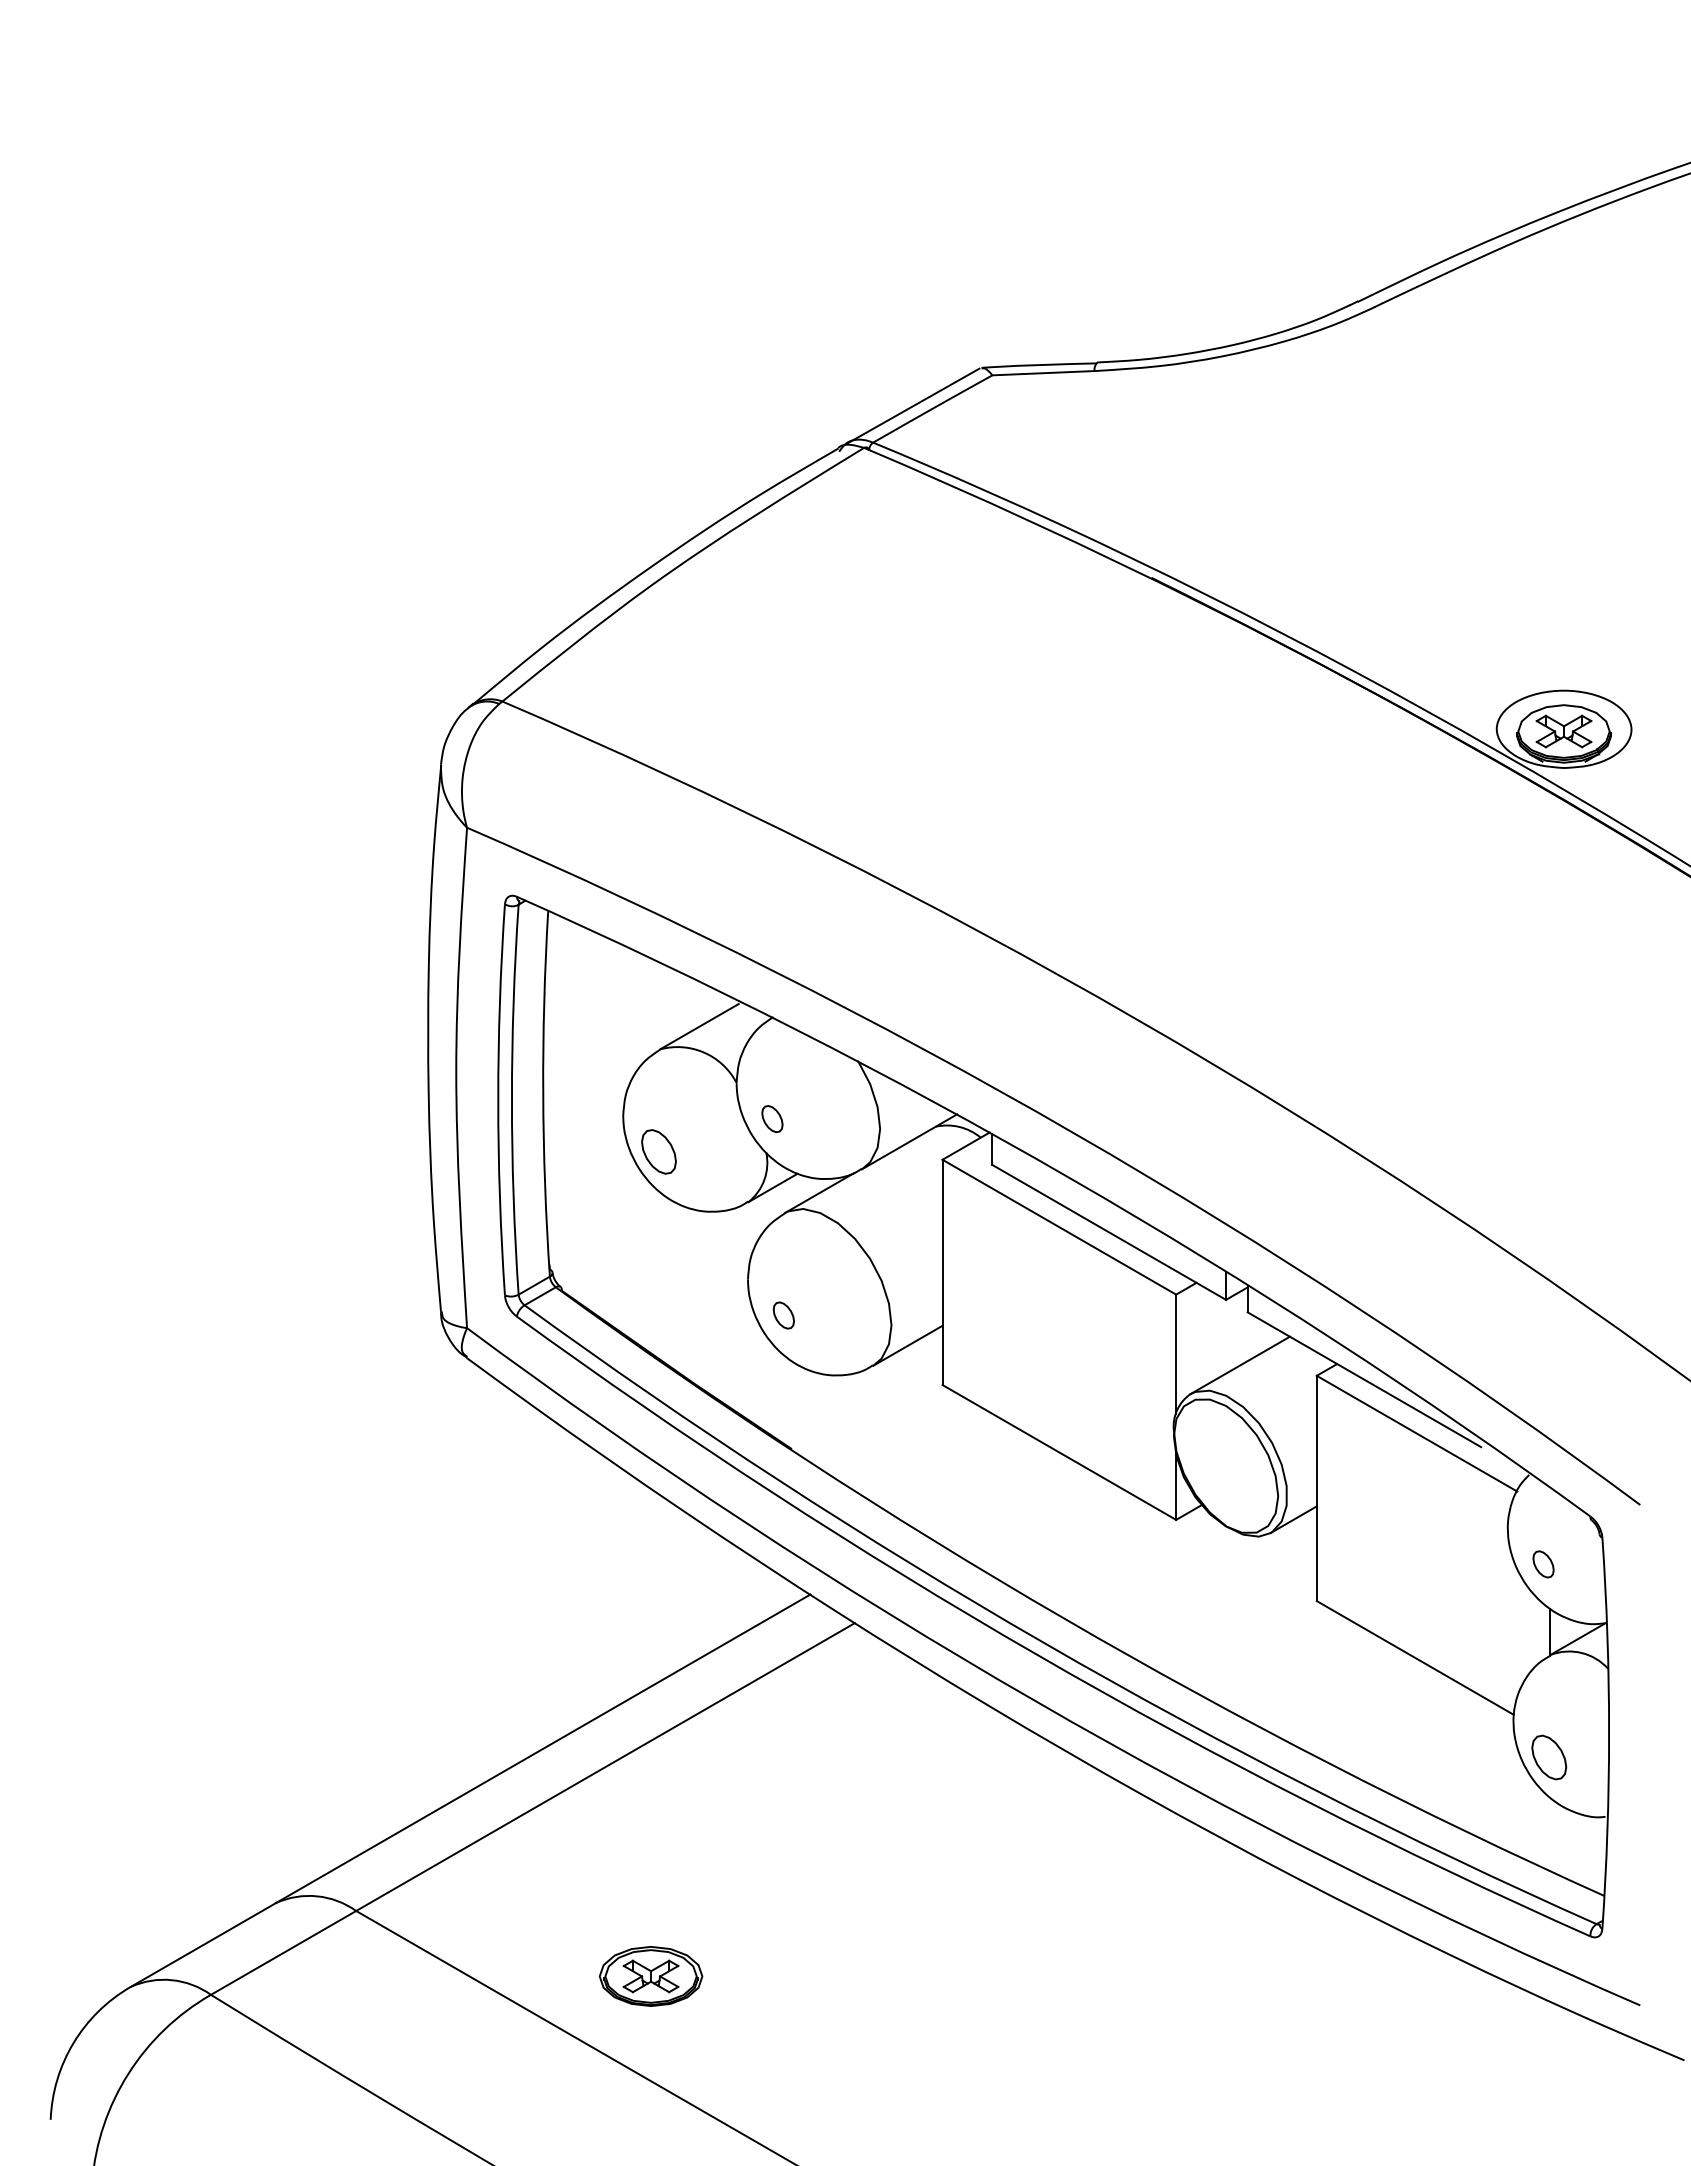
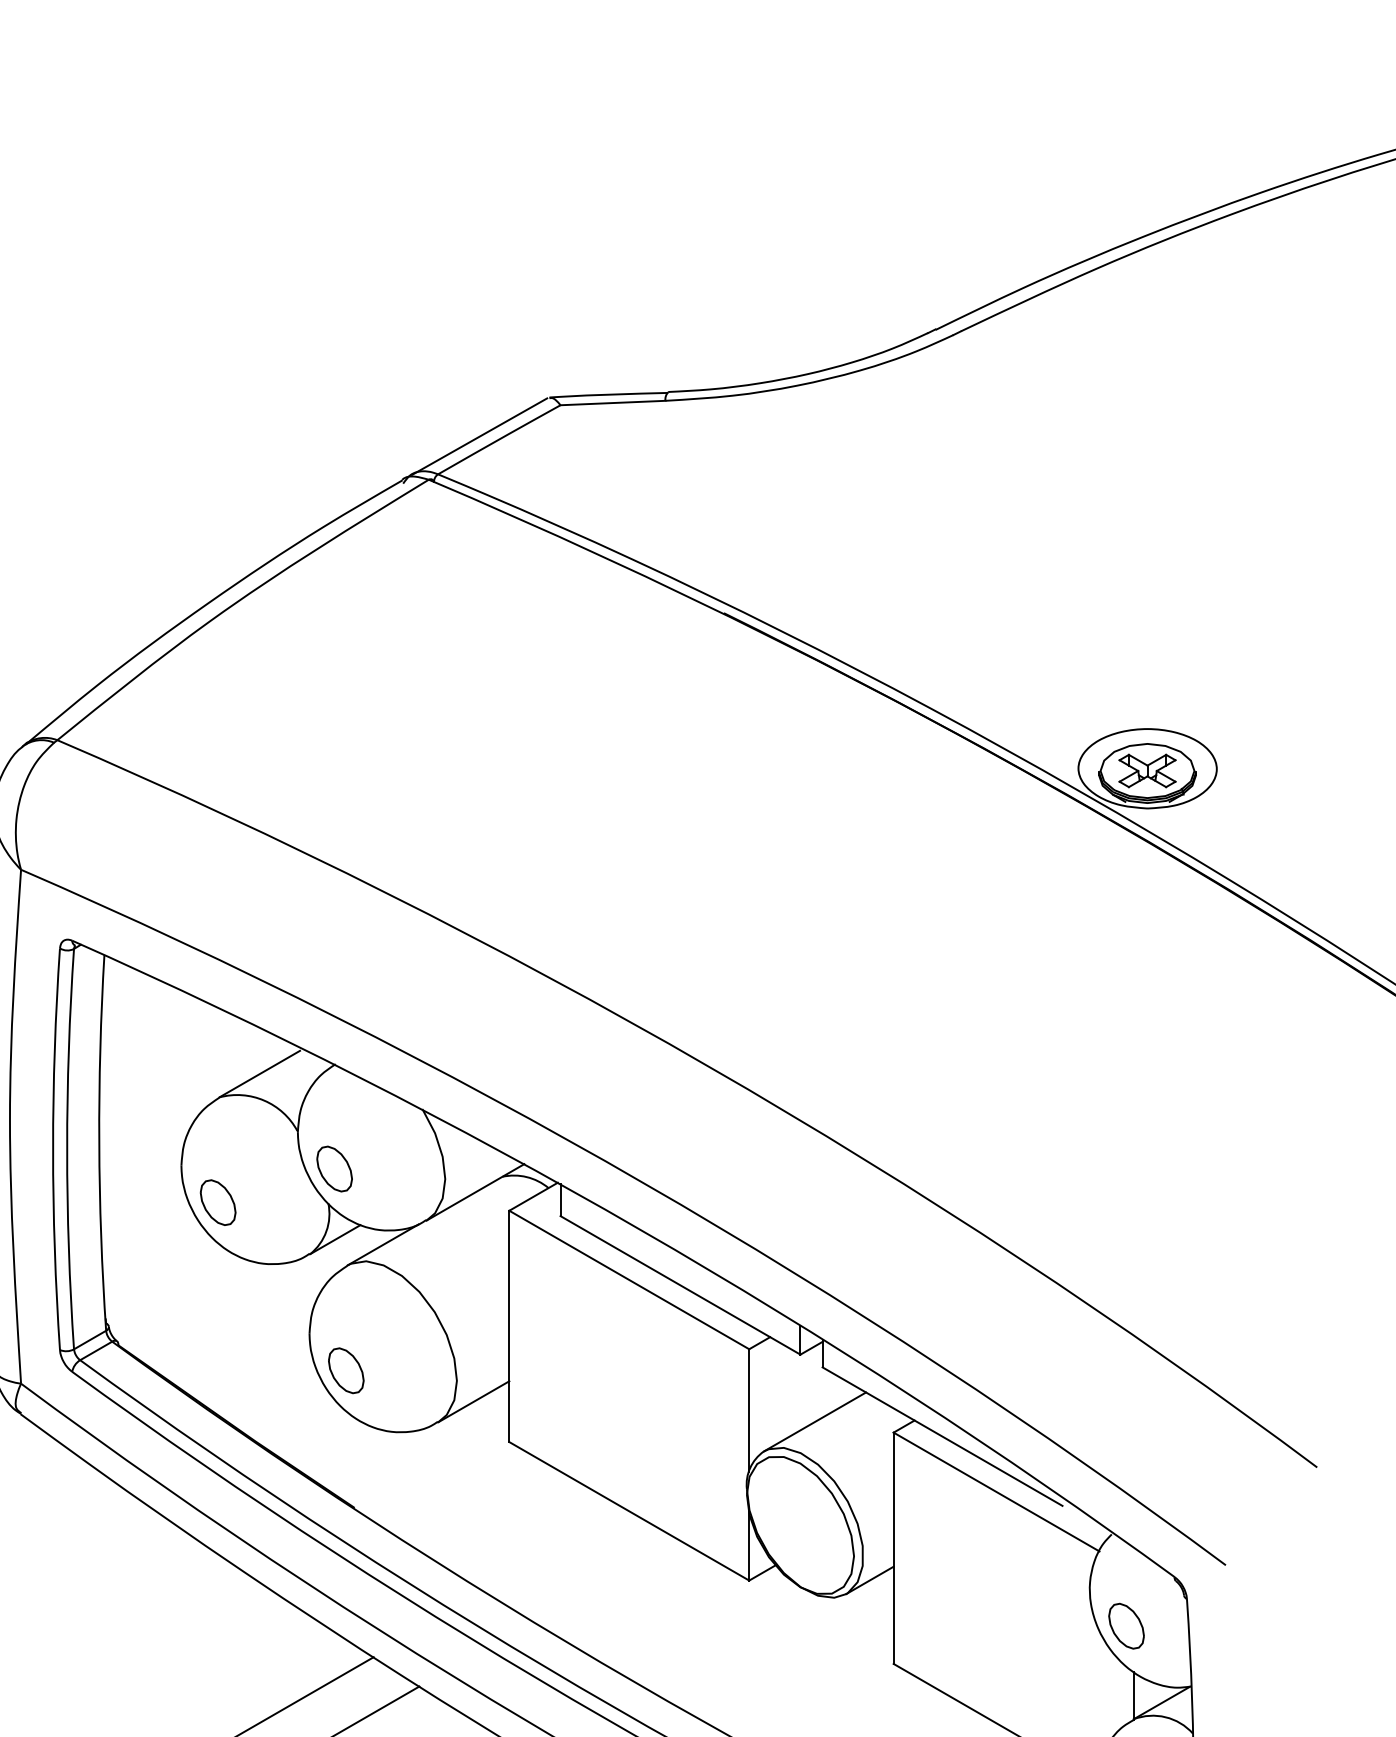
part: (772, 1118) -> (334, 1168), size x1.67
part: (783, 1315) -> (346, 1370), size x1.67
part: (1543, 1564) -> (1126, 1626), size x1.67

